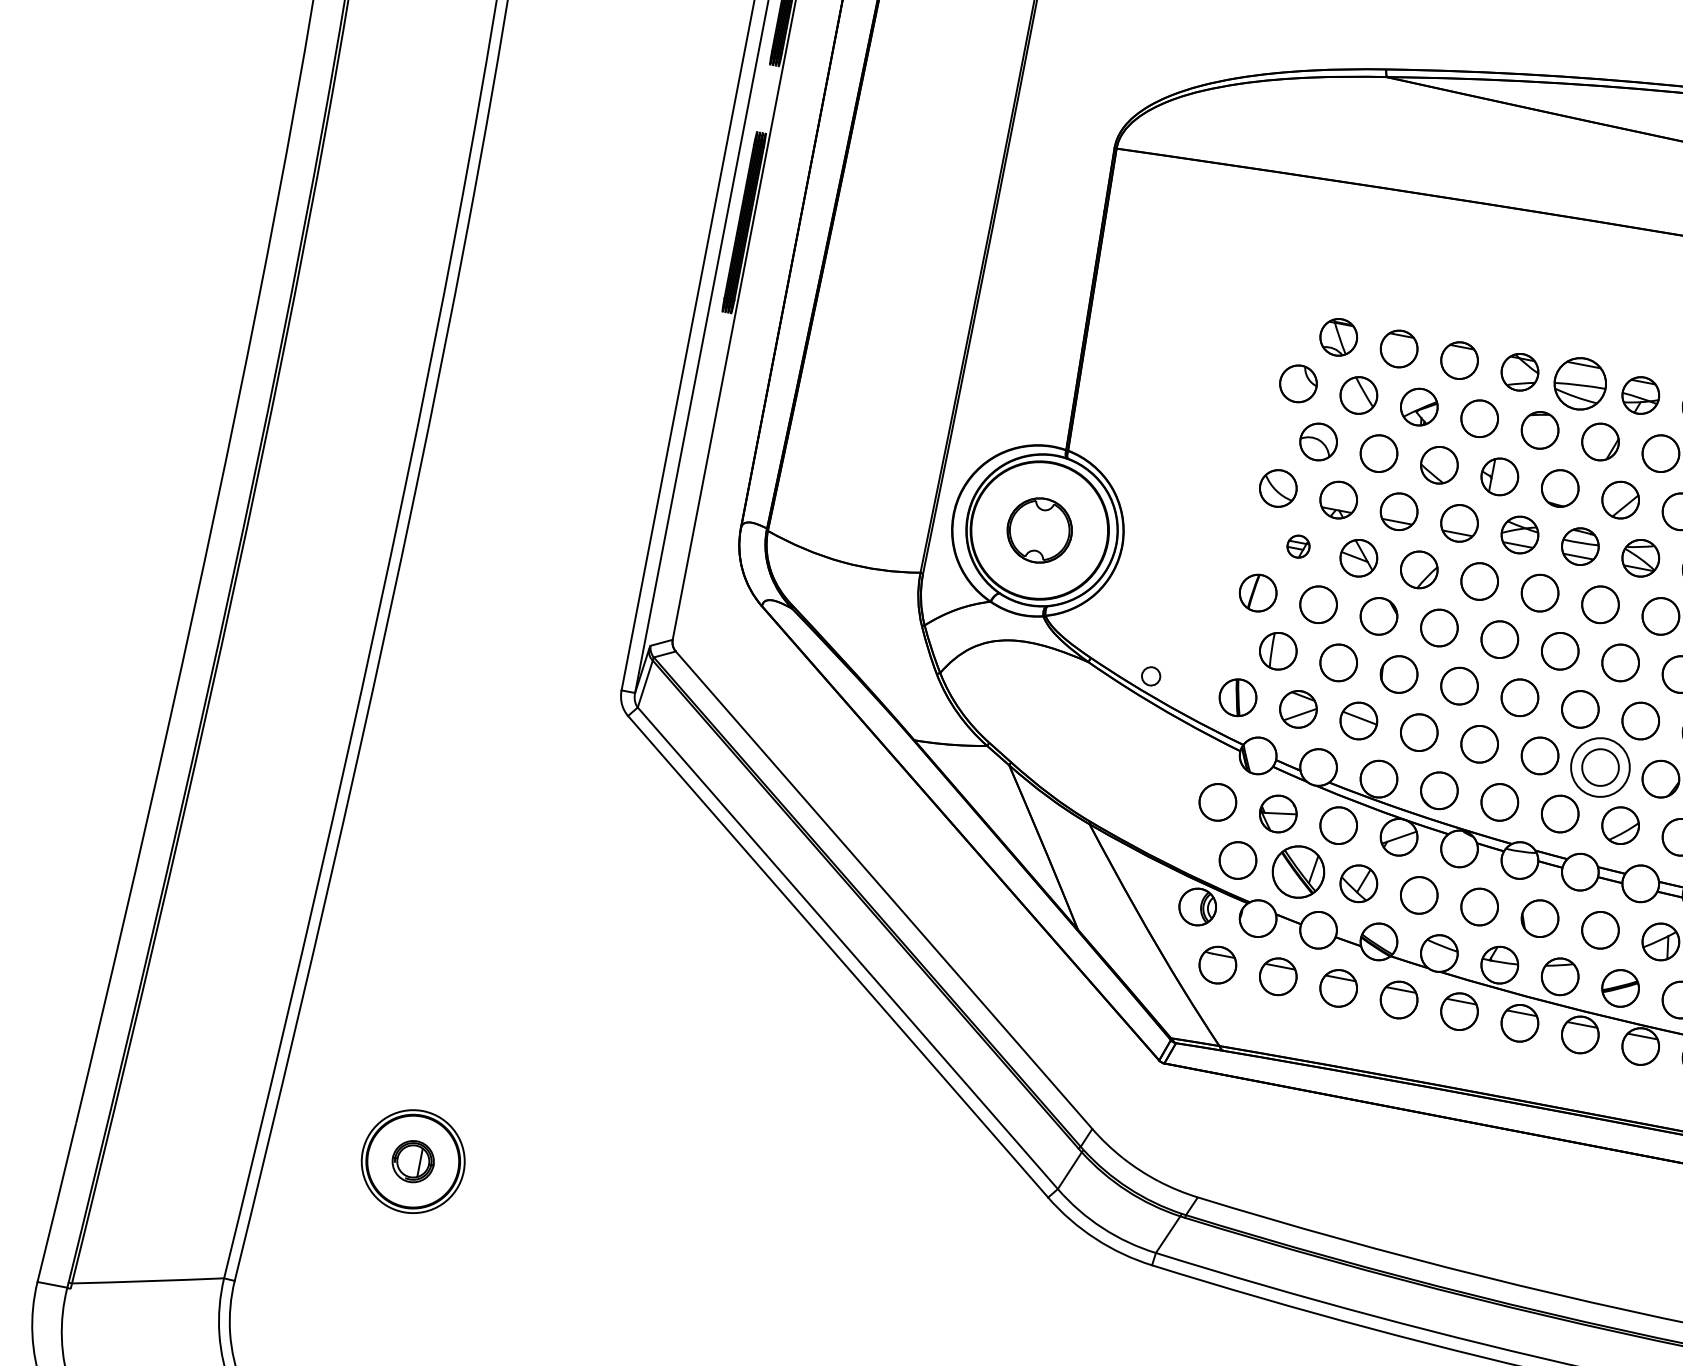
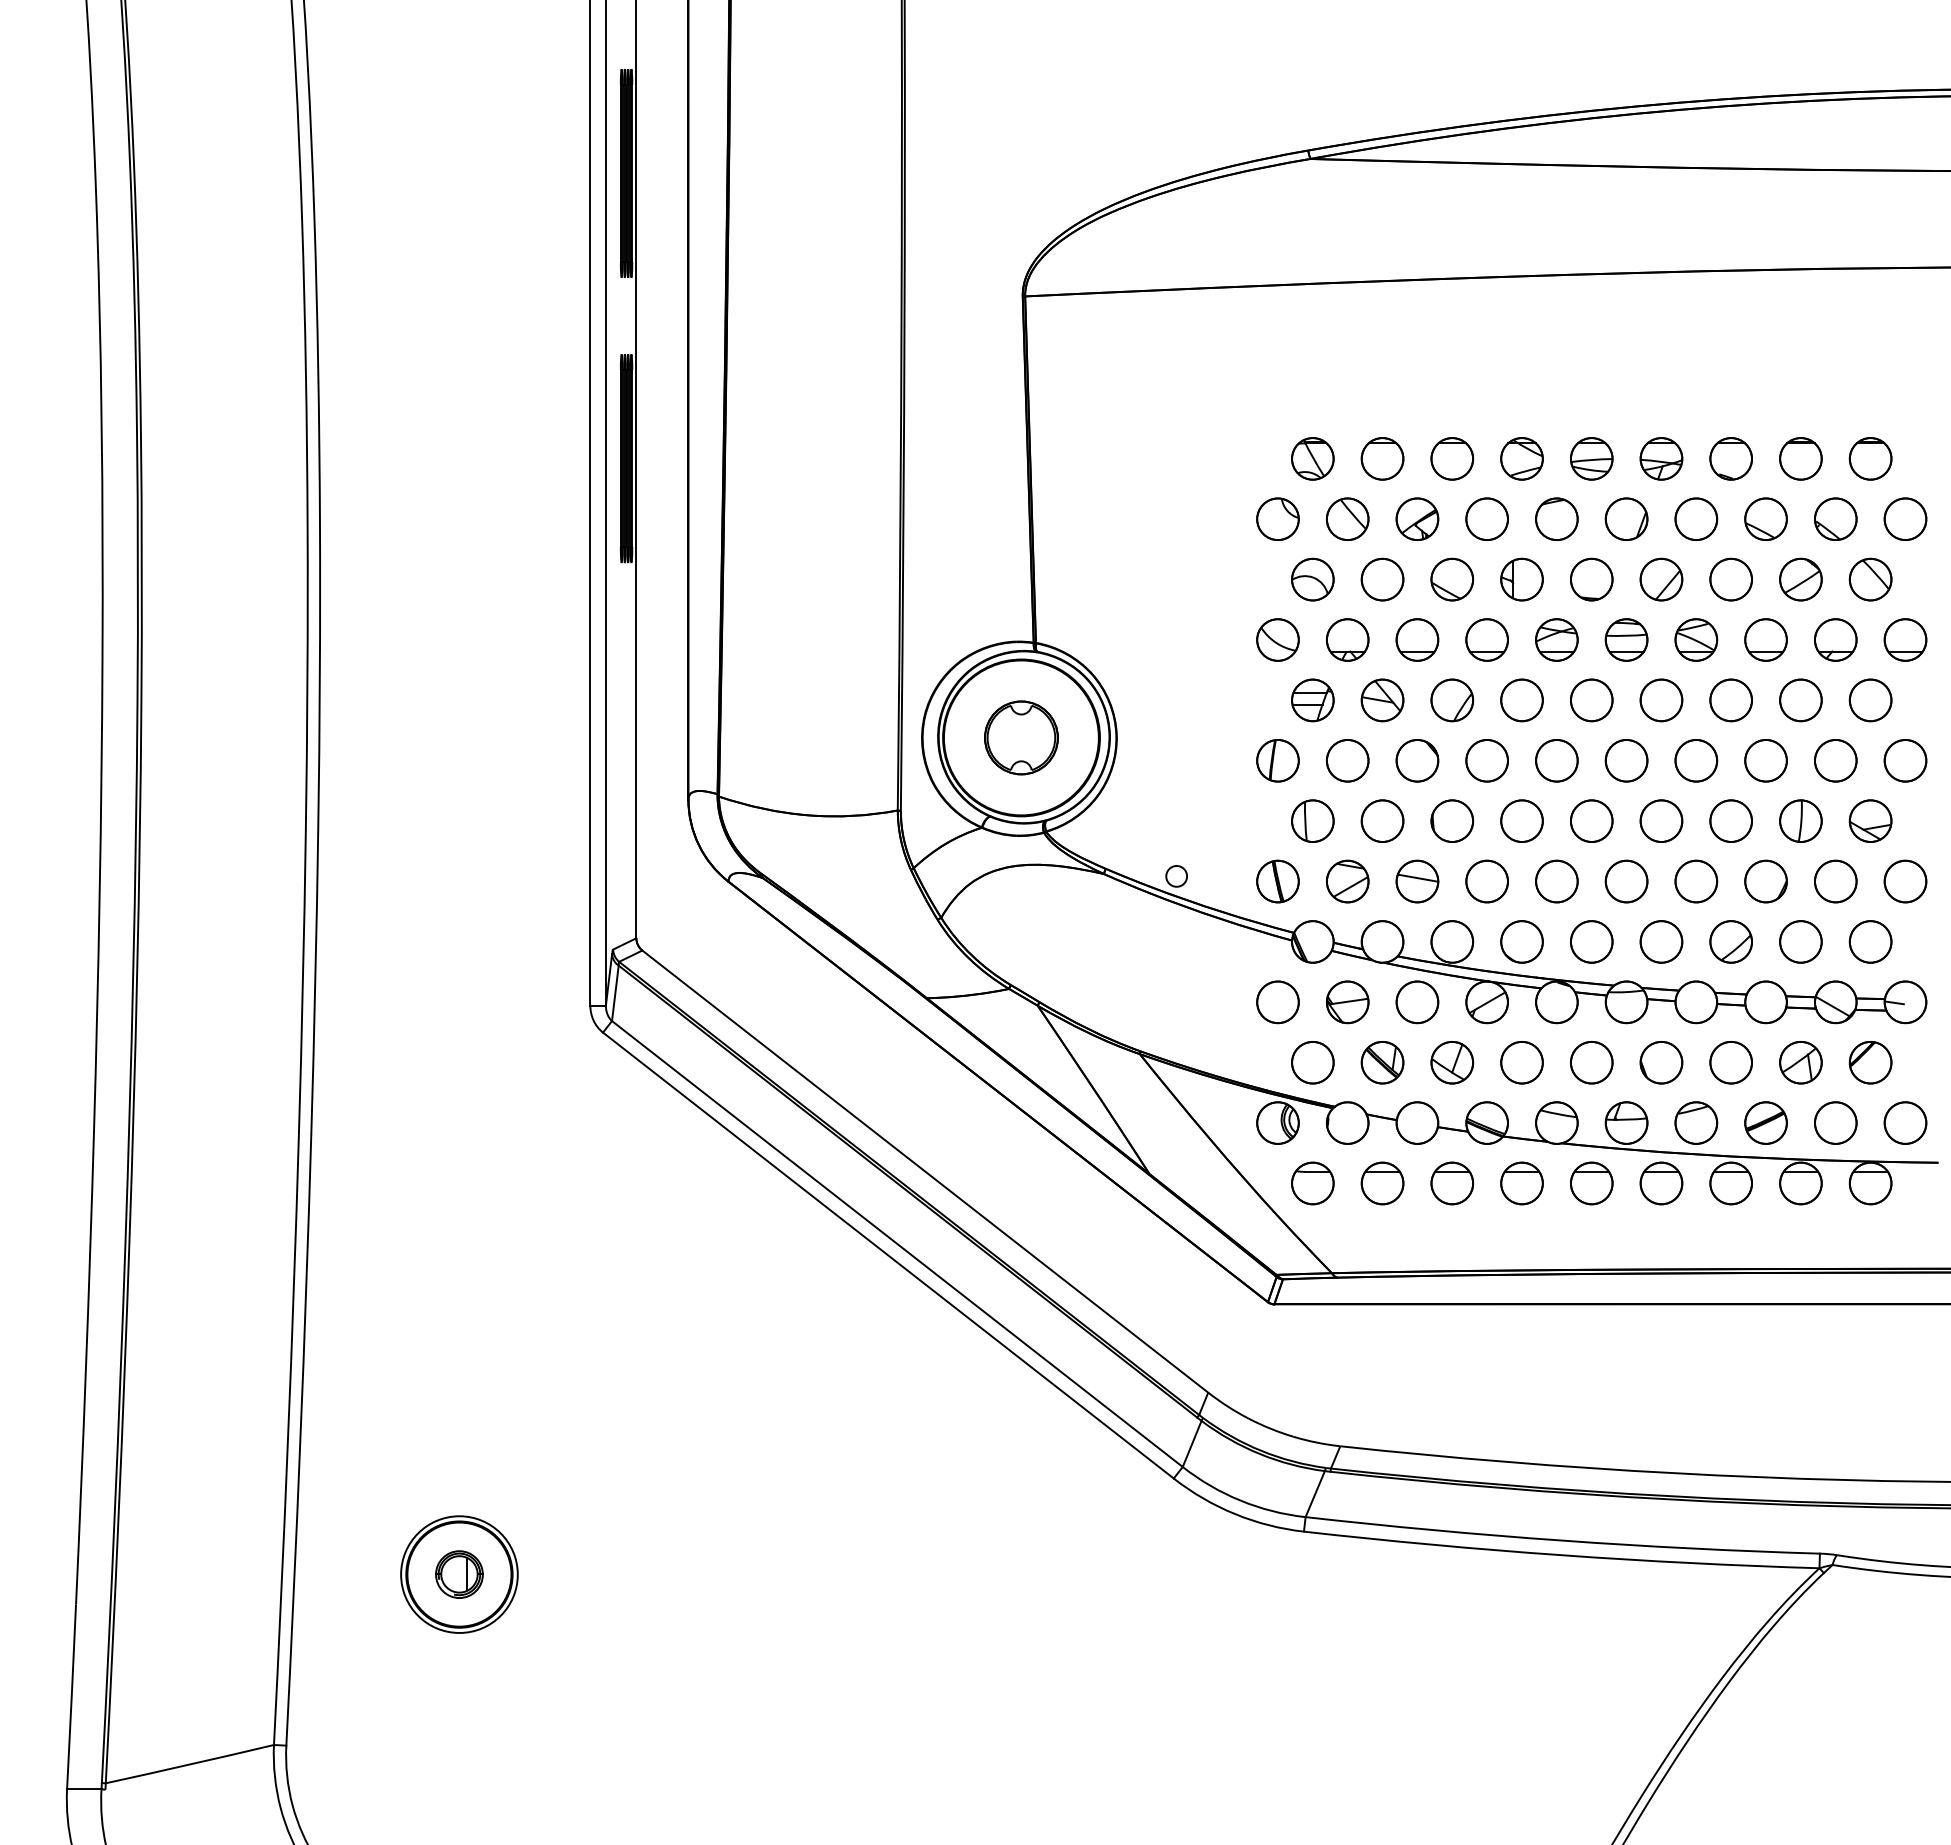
part: (1580, 383) -> (1591, 458), size x0.71
part: (1298, 546) -> (1312, 700), size x1.67
circle: (1600, 767) -> (1696, 881), size x0.62
part: (1298, 871) -> (1382, 1062), size x0.71

